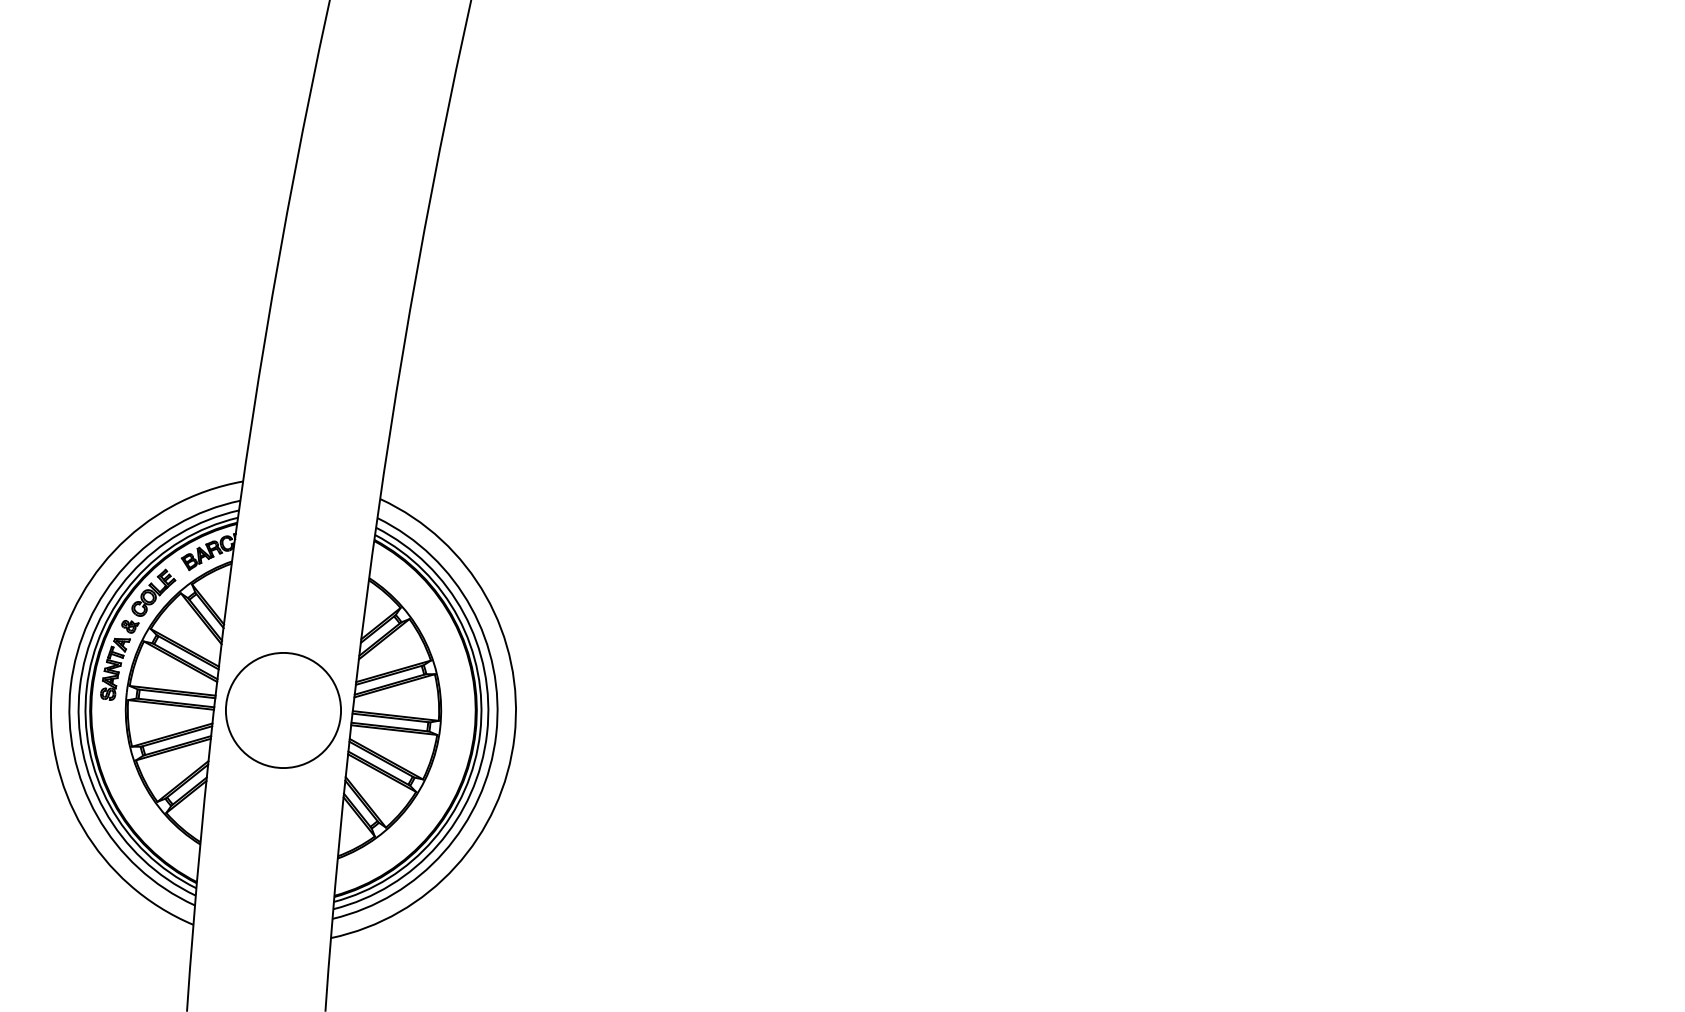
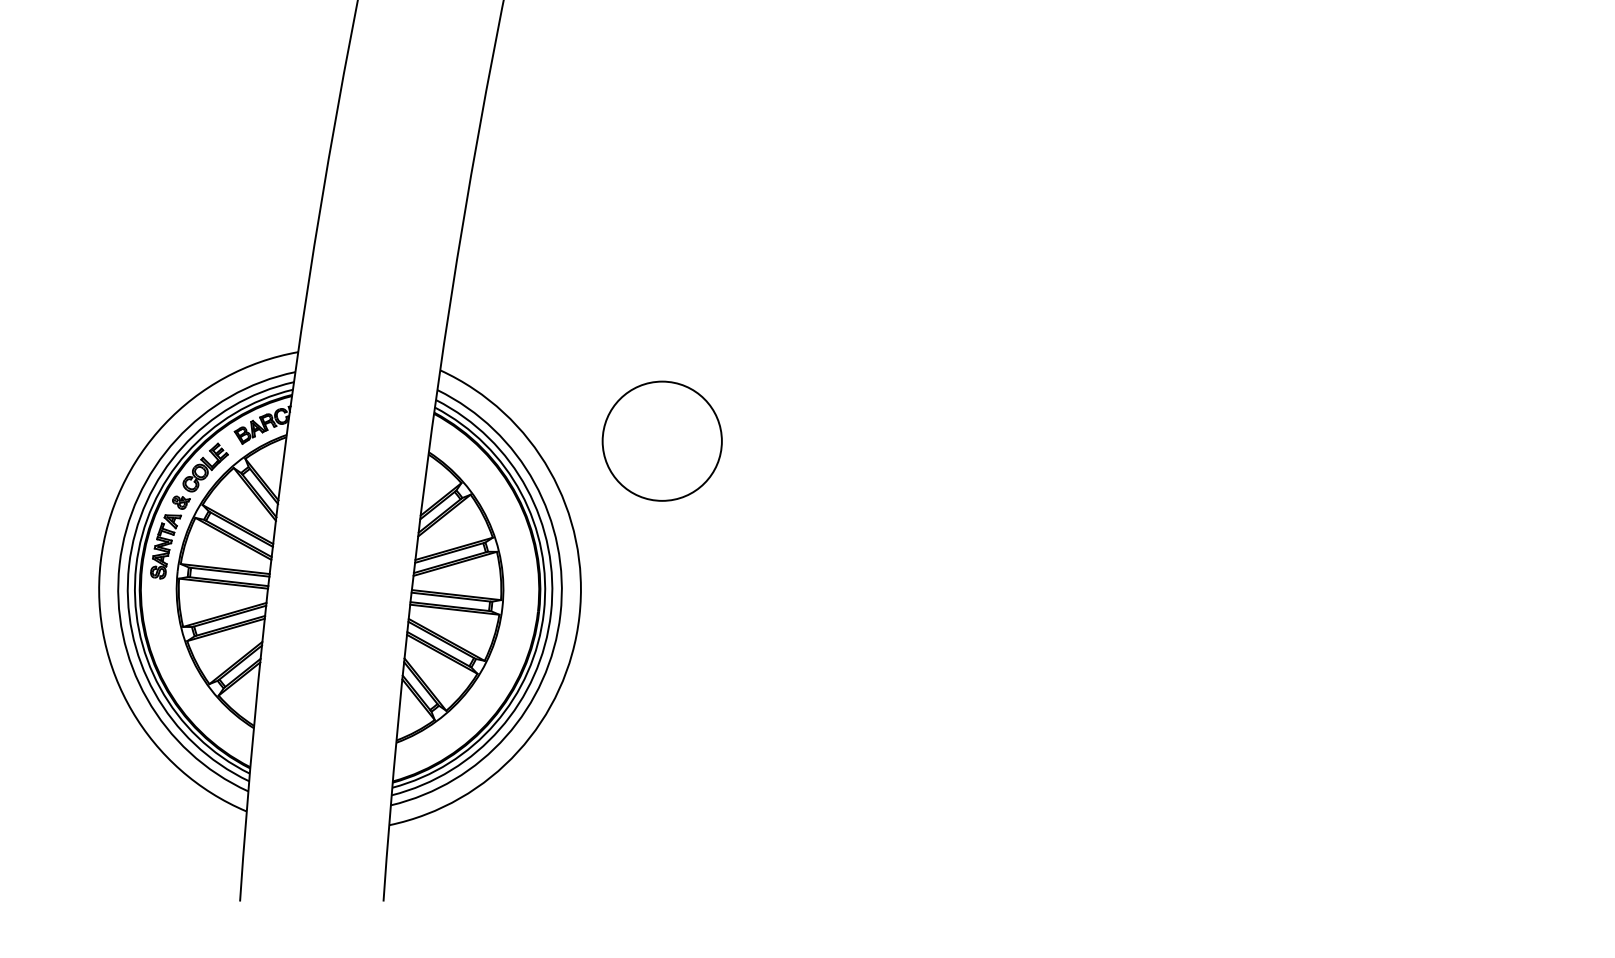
circle: (283, 710) -> (662, 441), moved

